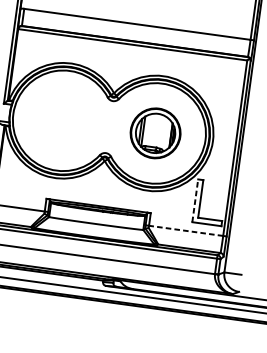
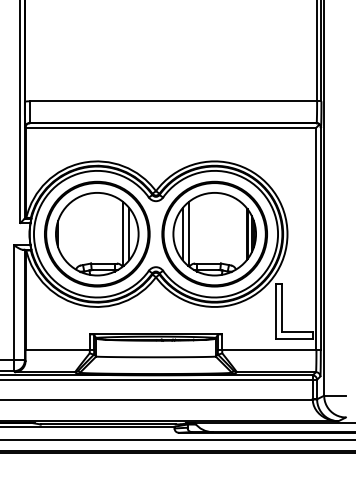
part: (63, 120) -> (97, 233), added
part: (155, 132) -> (214, 233), size x1.67
line: (195, 200) -> (275, 310), dashed -> solid
line: (185, 230) -> (268, 350), dashed -> solid

